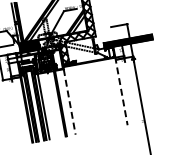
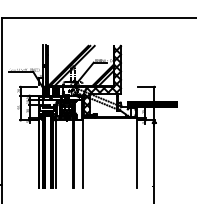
line: (121, 91) -> (136, 152), dashed -> solid
line: (70, 101) -> (83, 153), dashed -> solid

